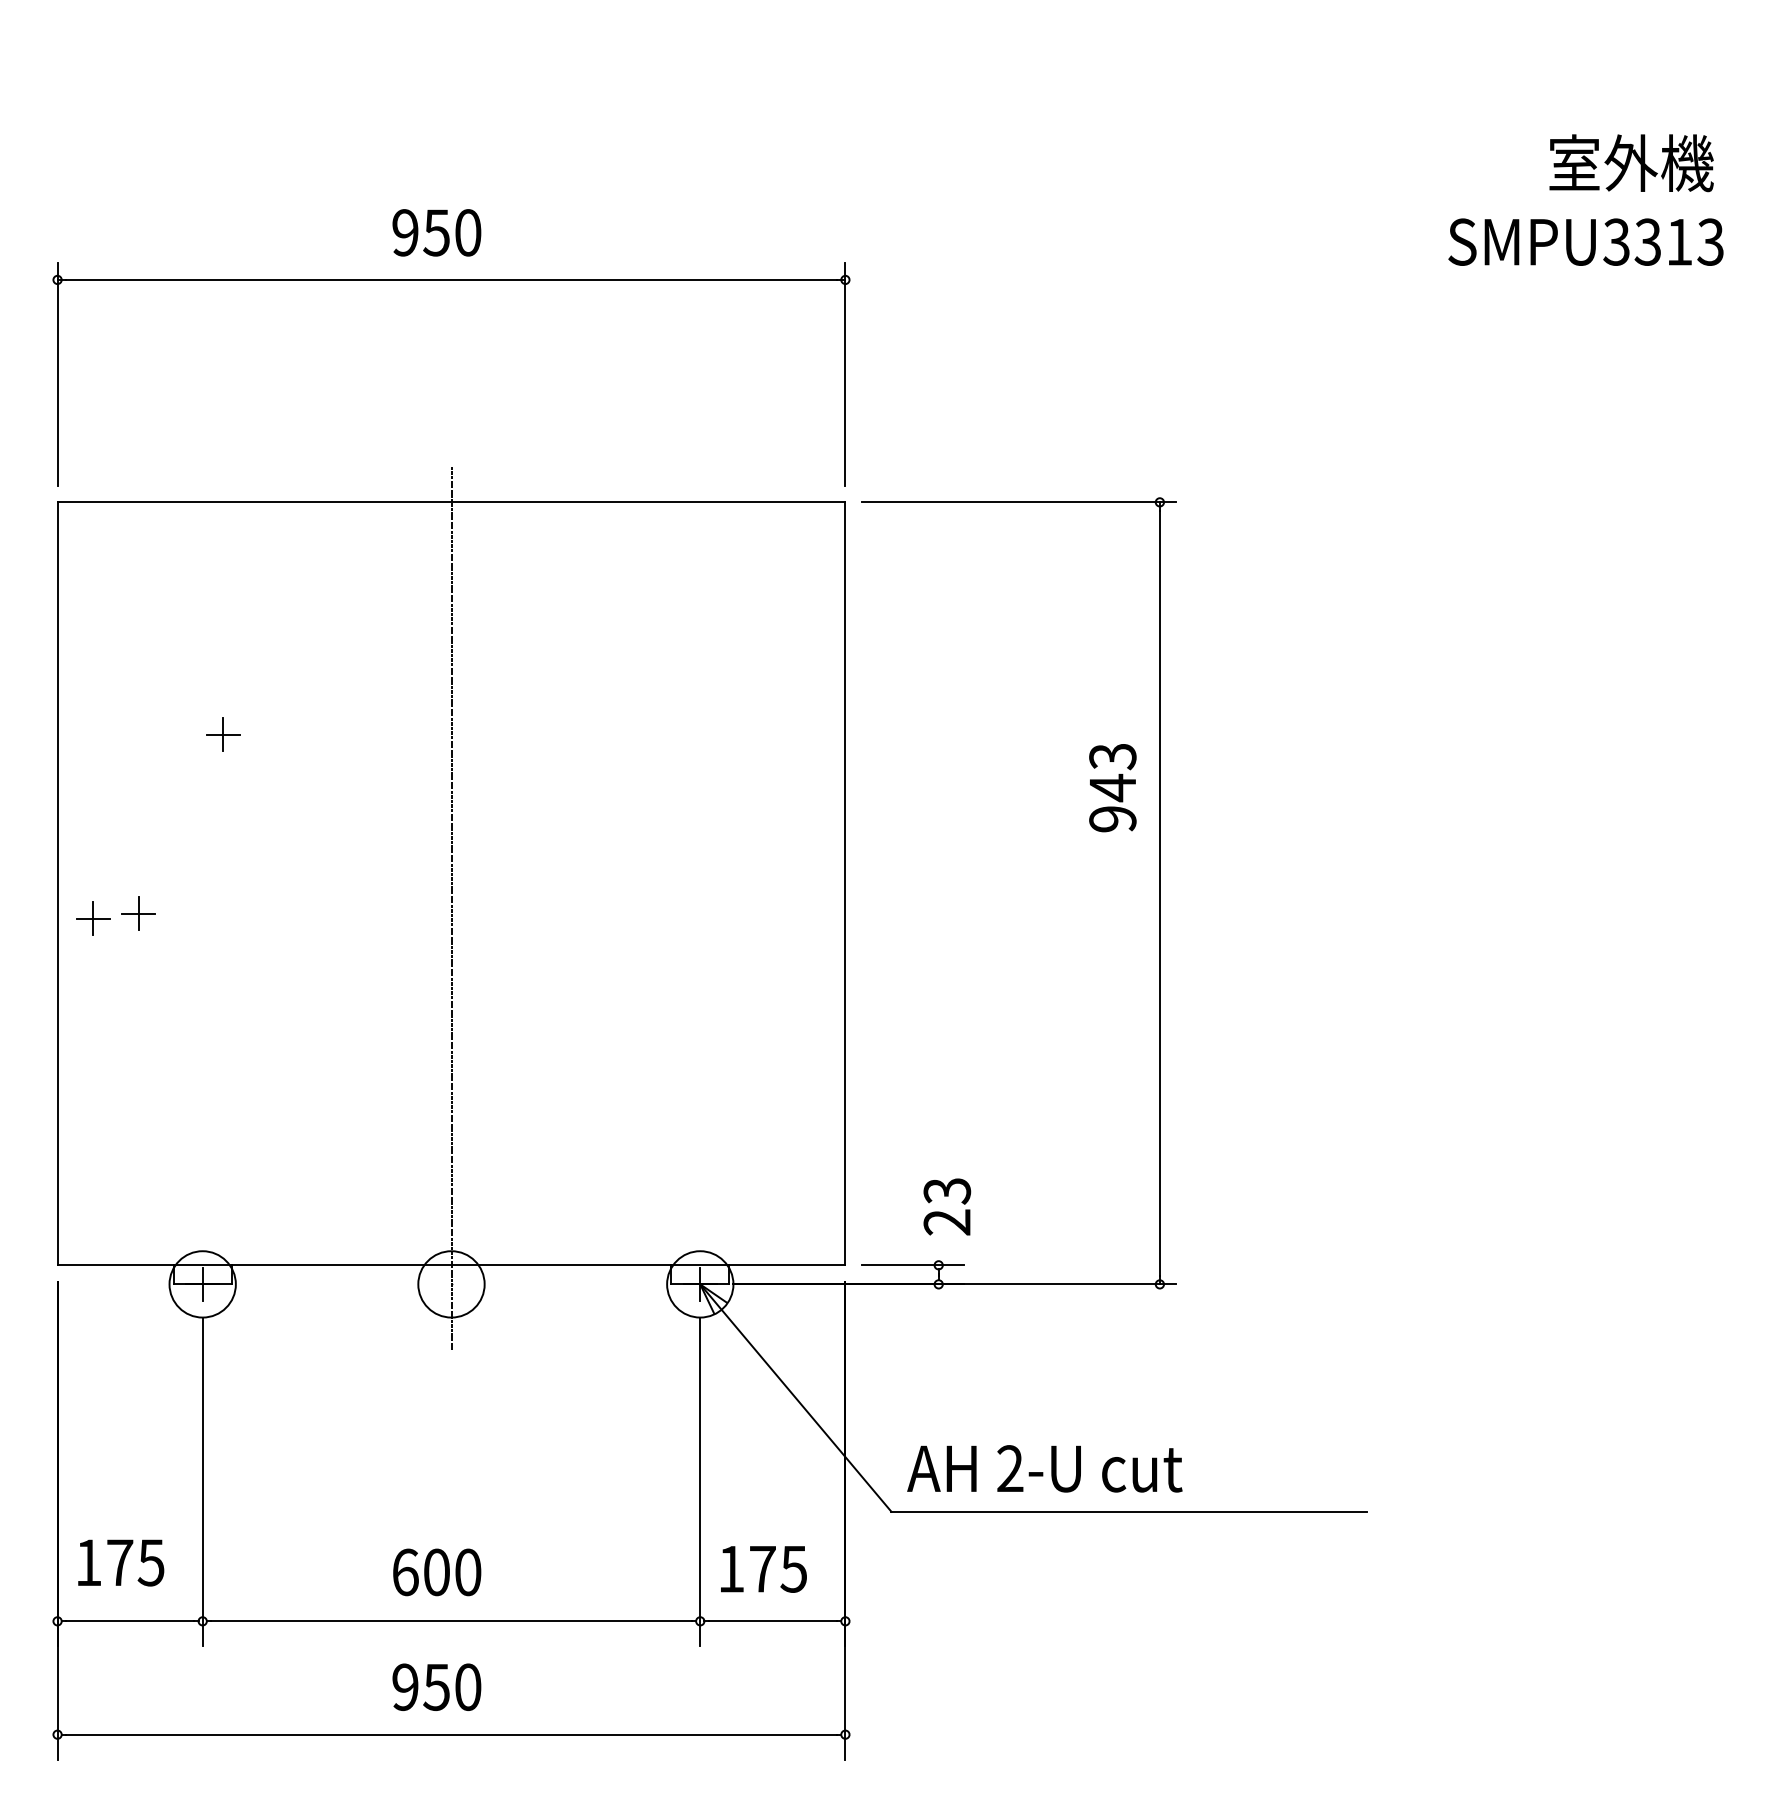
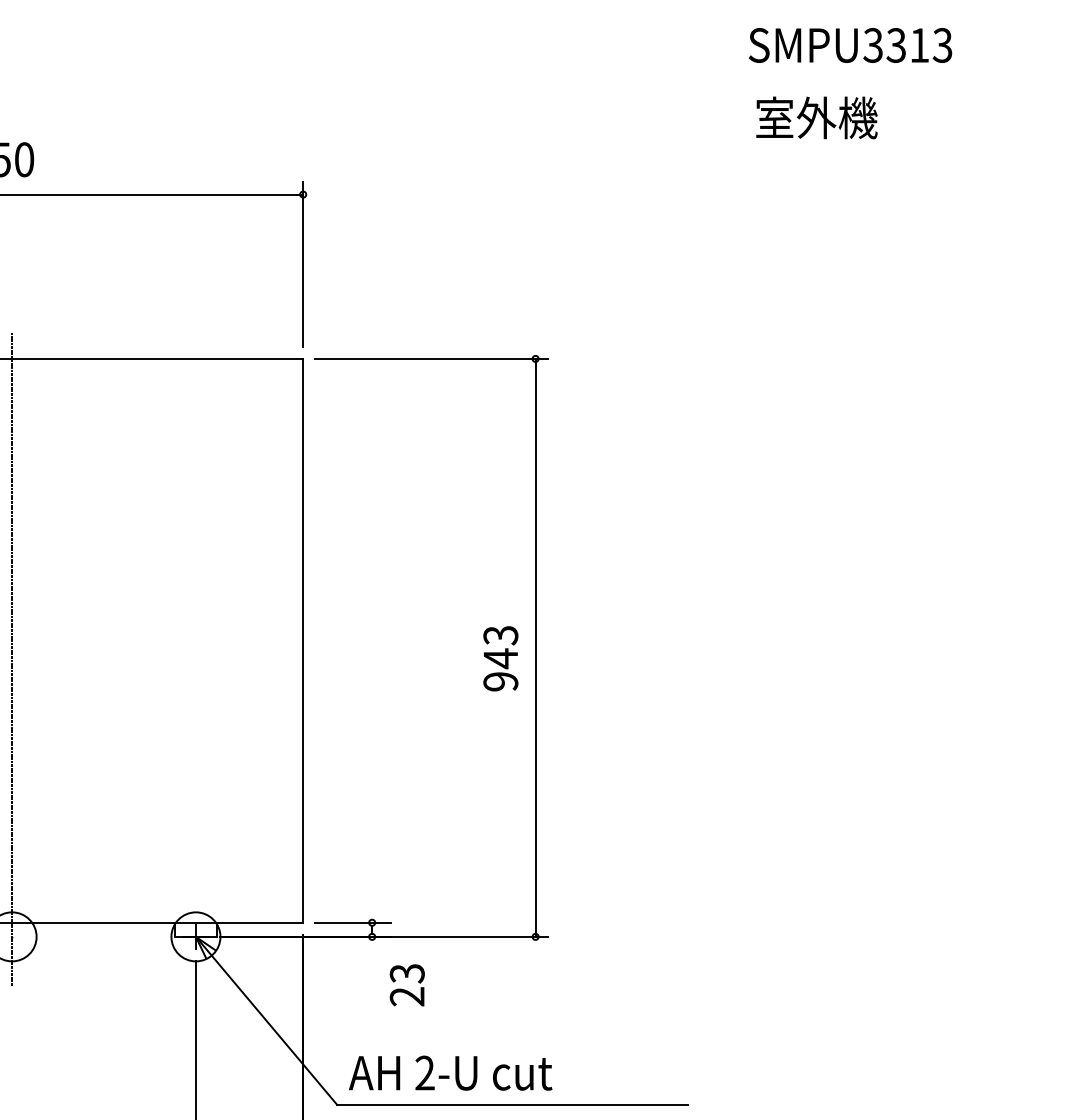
text: (1631, 163) -> (816, 118), moved
text: (1585, 241) -> (850, 44), moved
text: (1112, 788) -> (500, 659), moved
text: (947, 1206) -> (407, 984), moved

